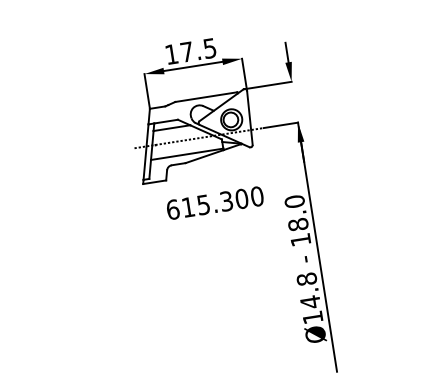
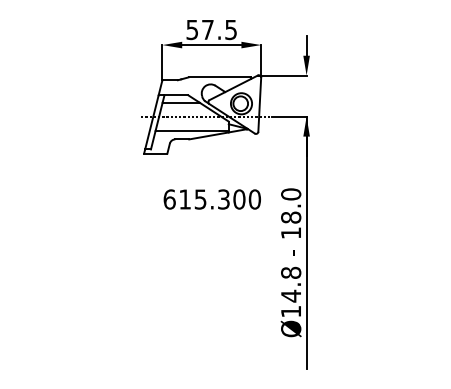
text: (170, 55) -> (191, 30), 17.5 -> 57.5
text: (214, 203) -> (211, 199), moved

